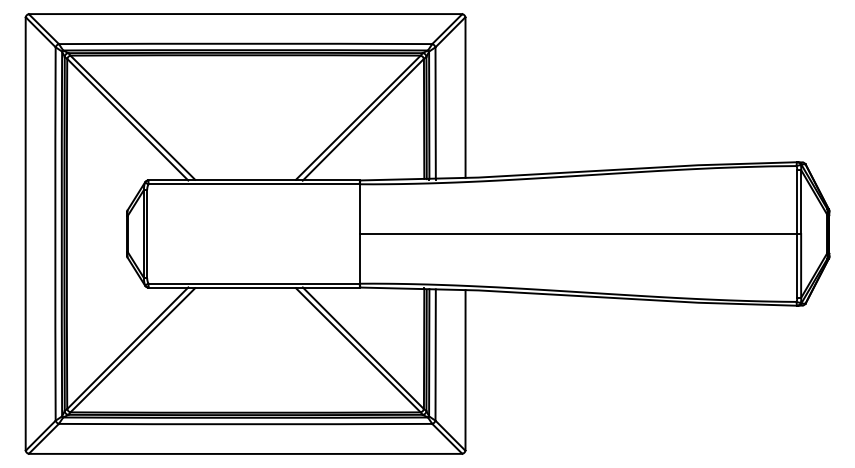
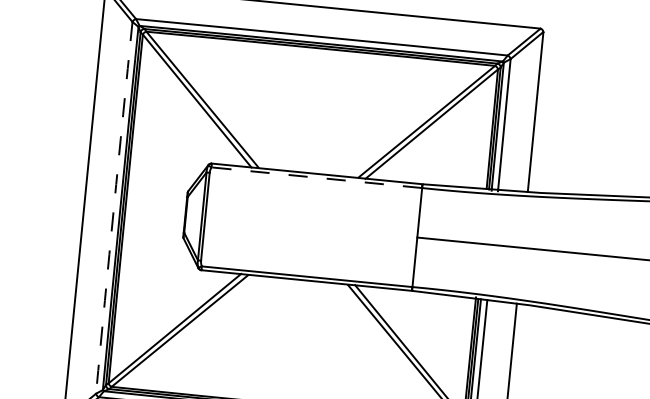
line: (254, 184) -> (317, 177), solid -> dashed
arc: (55, 234) -> (114, 208), solid -> dashed

